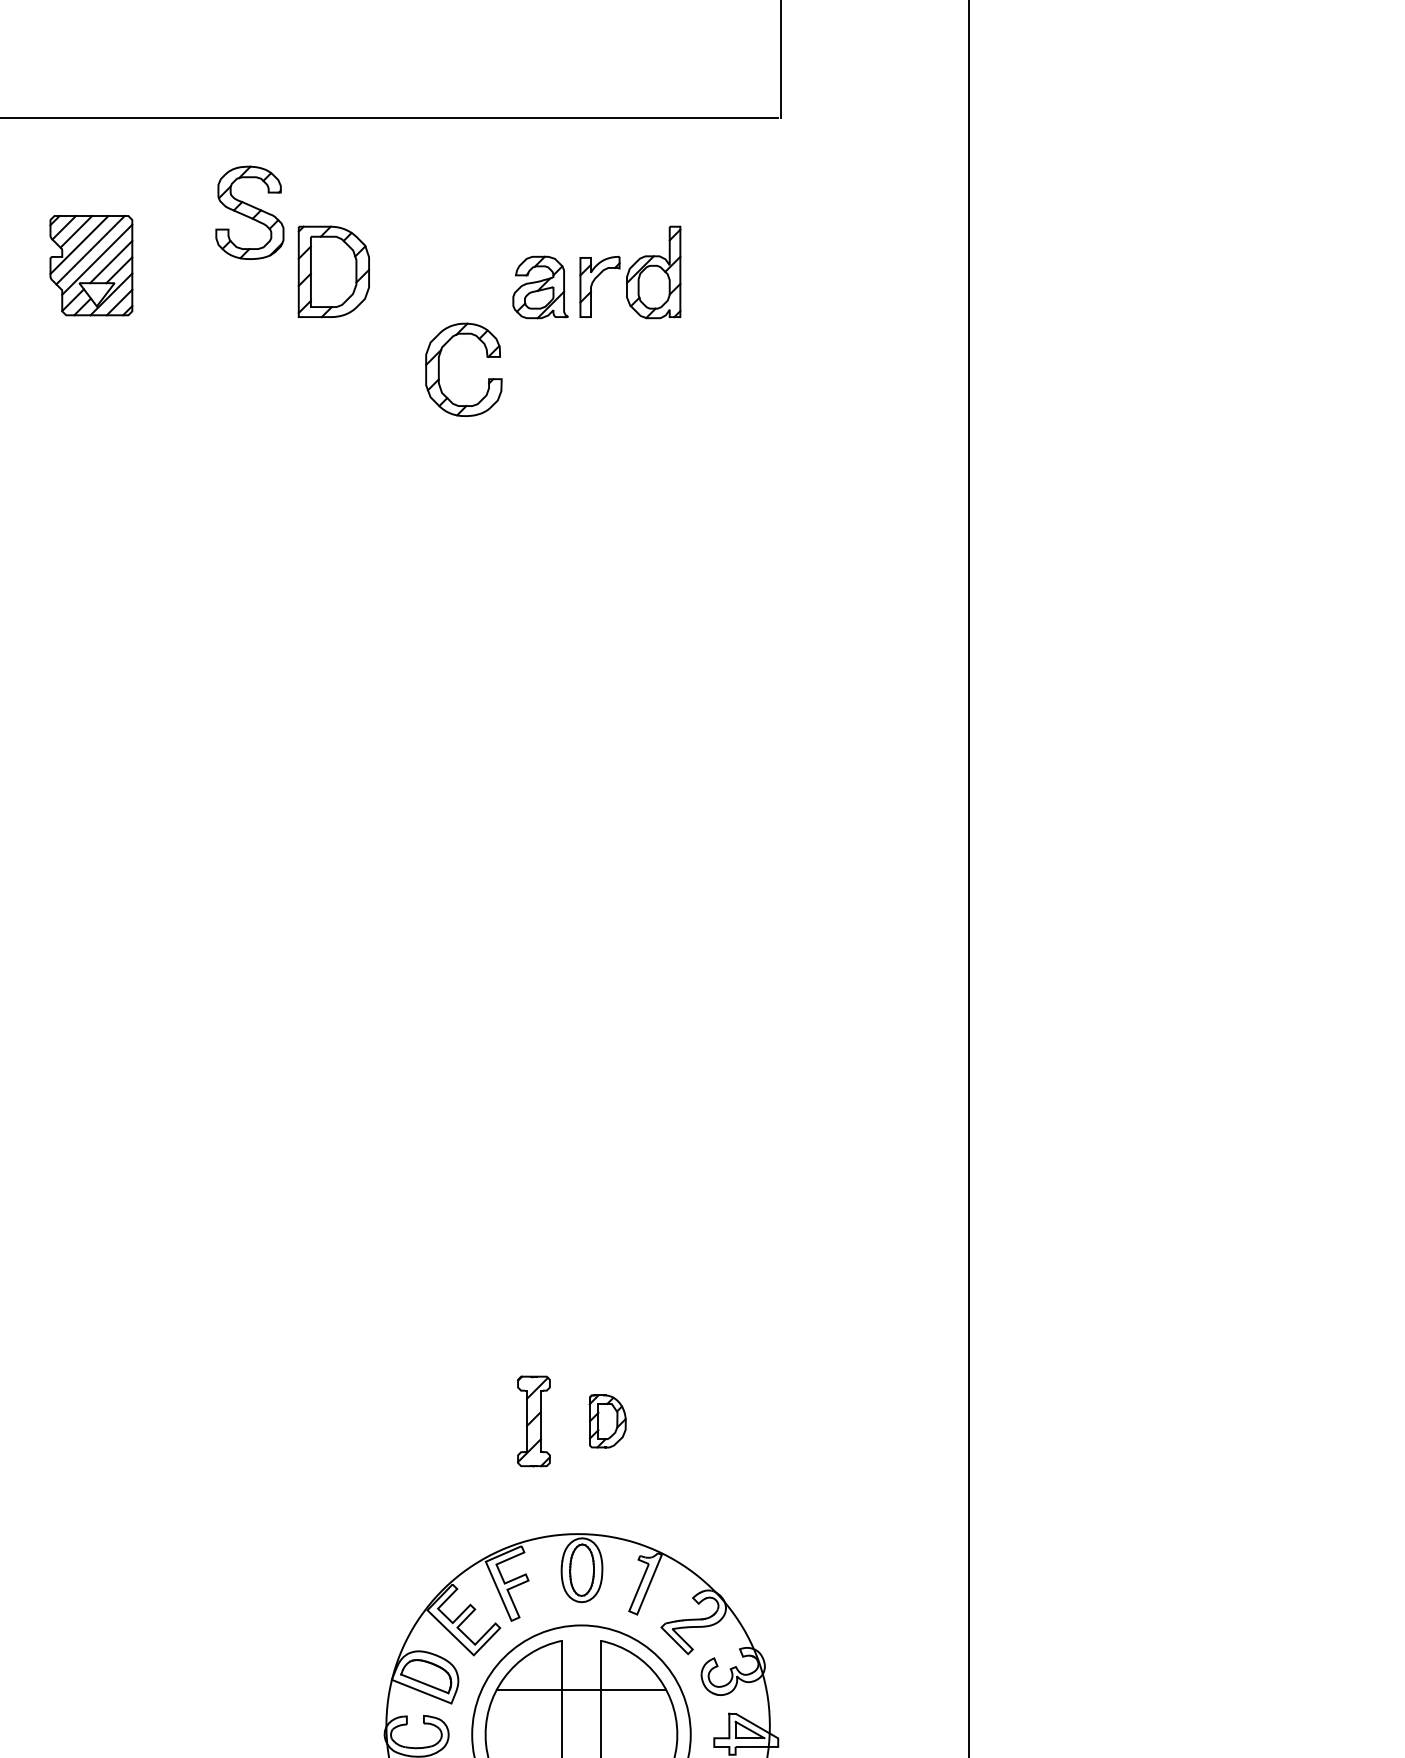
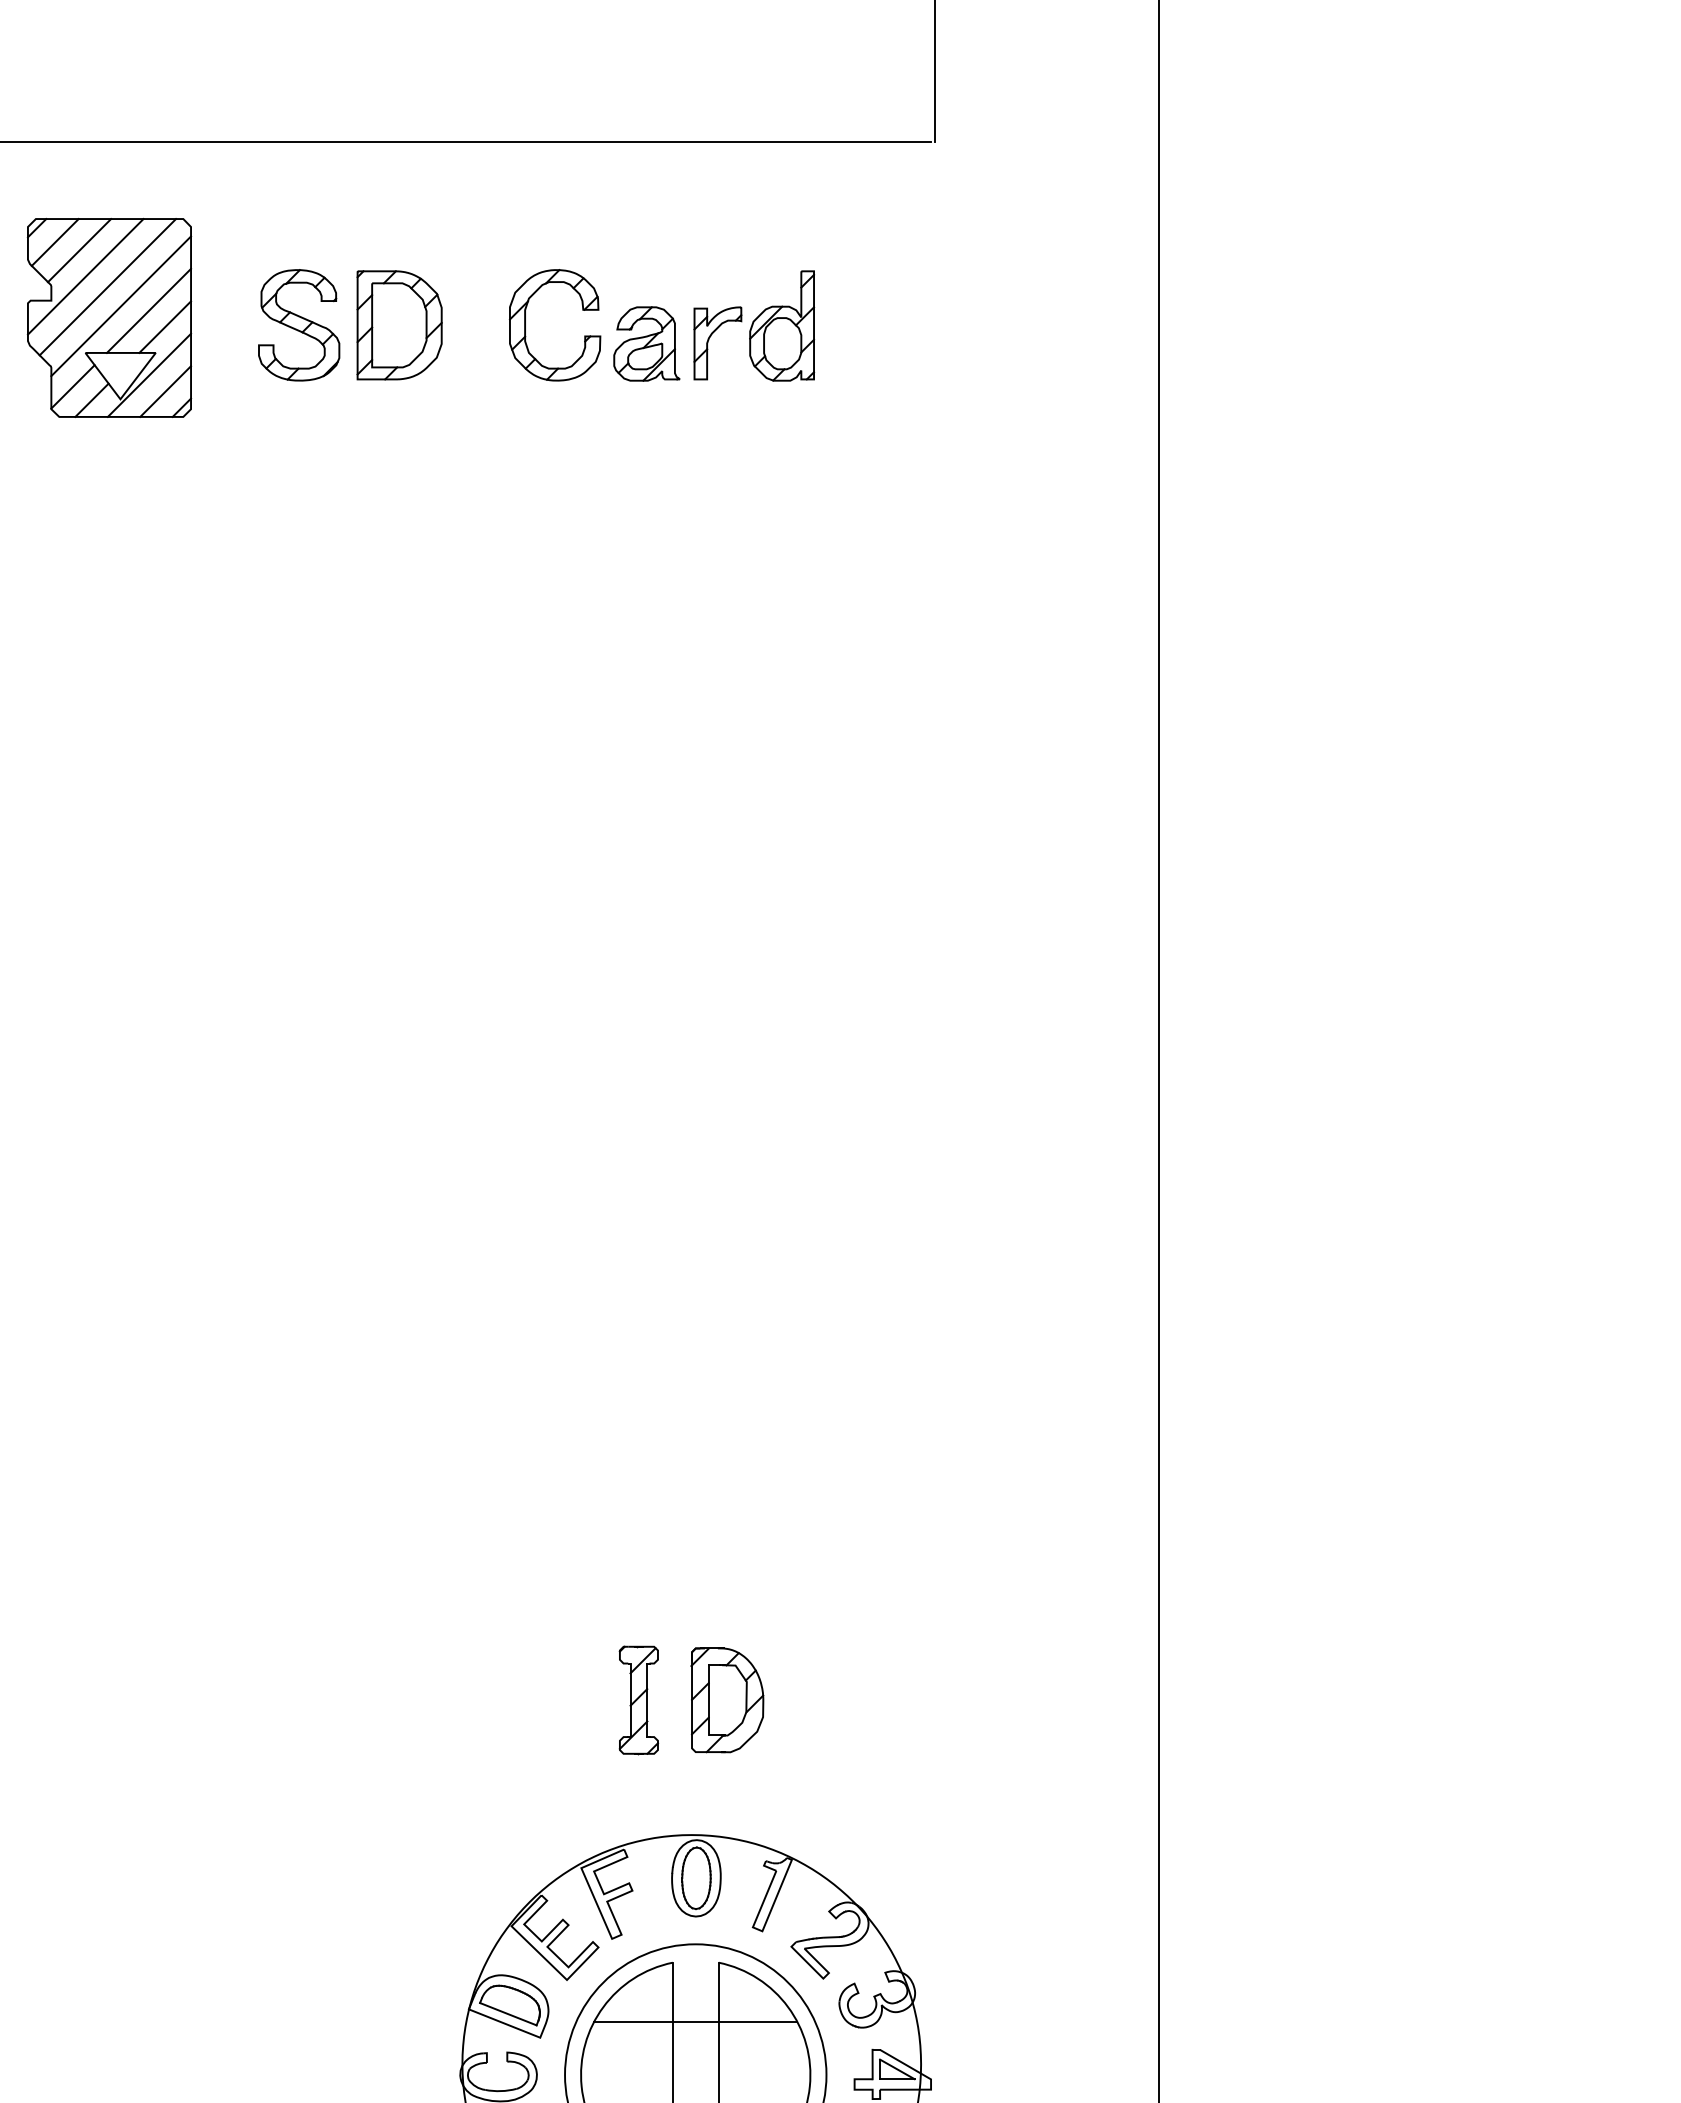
part: (249, 212) -> (298, 324), moved
part: (91, 265) -> (109, 317), size x1.67
part: (439, 369) -> (525, 324), moved
part: (607, 1421) -> (726, 1700), size x1.67

